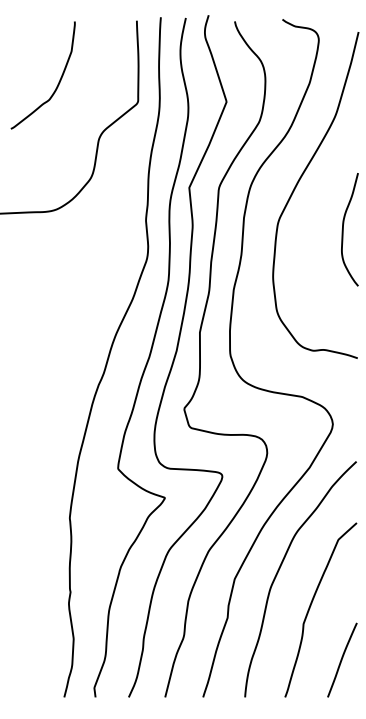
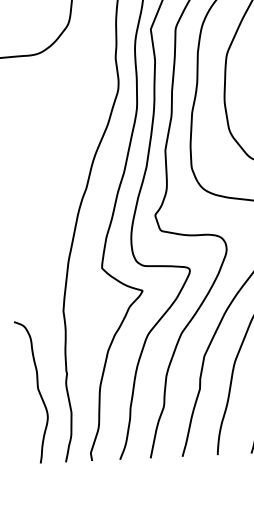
curve: (34, 609) -> (37, 389), added

